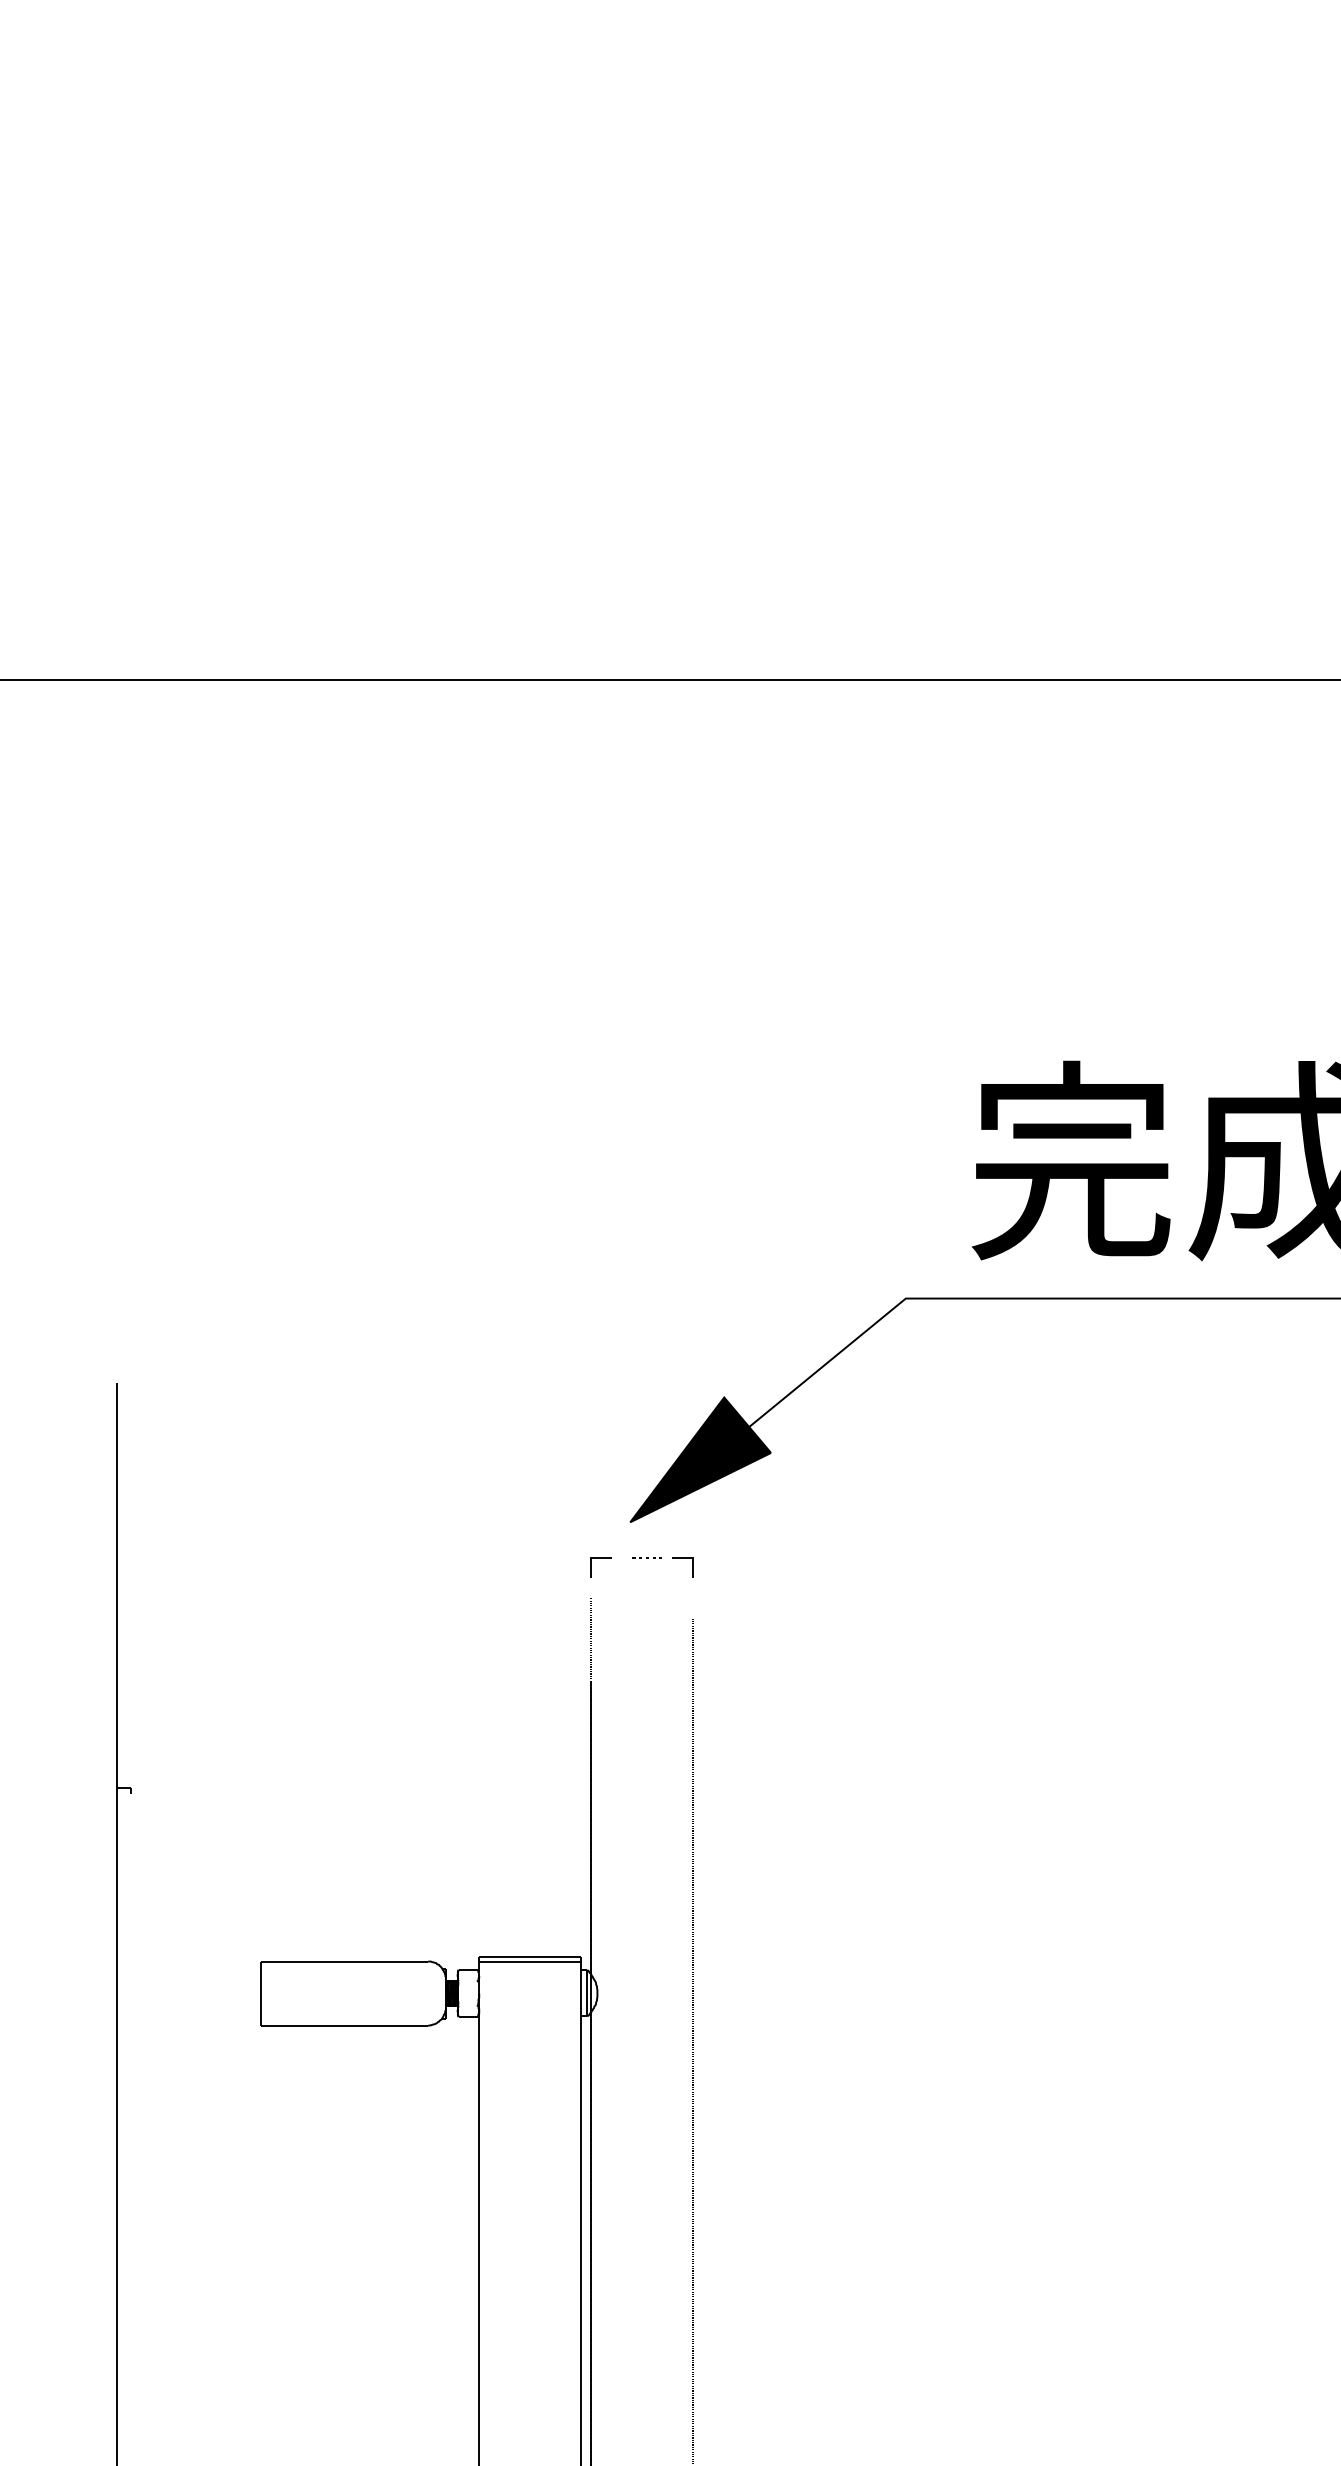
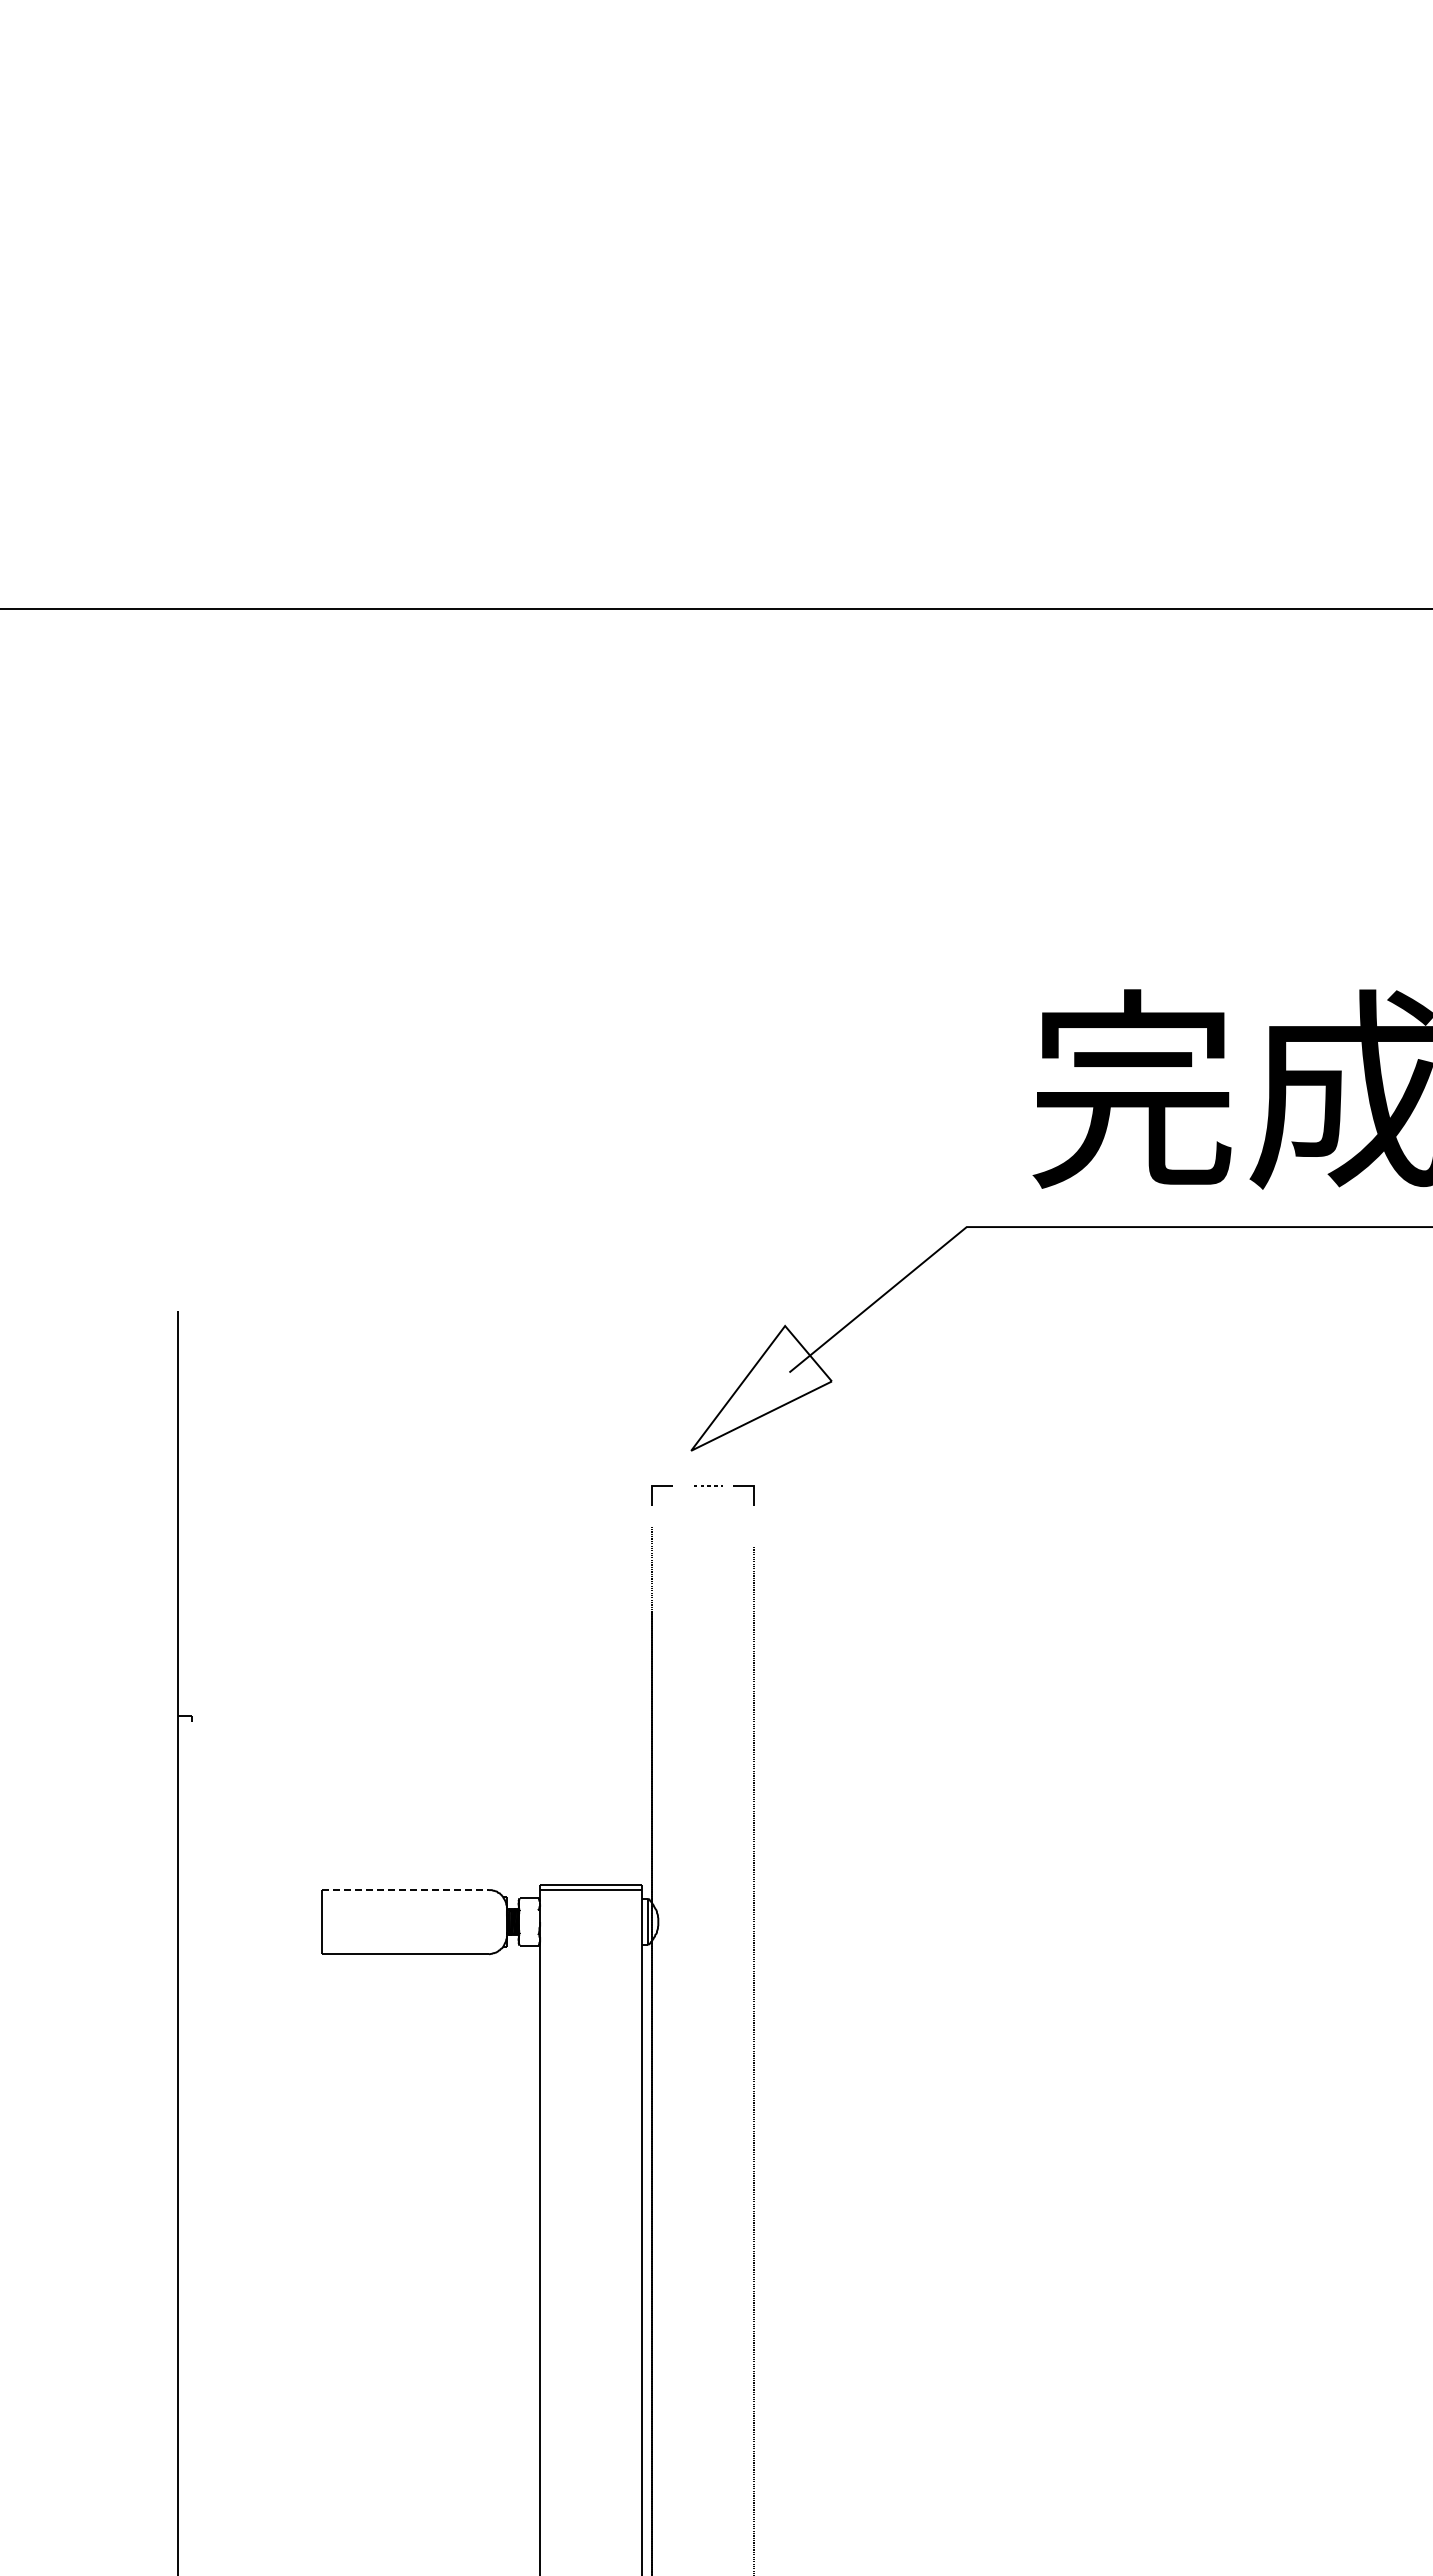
fill: (700, 1459) -> (761, 1388), removed
line: (345, 1961) -> (406, 1890), solid -> dashed

